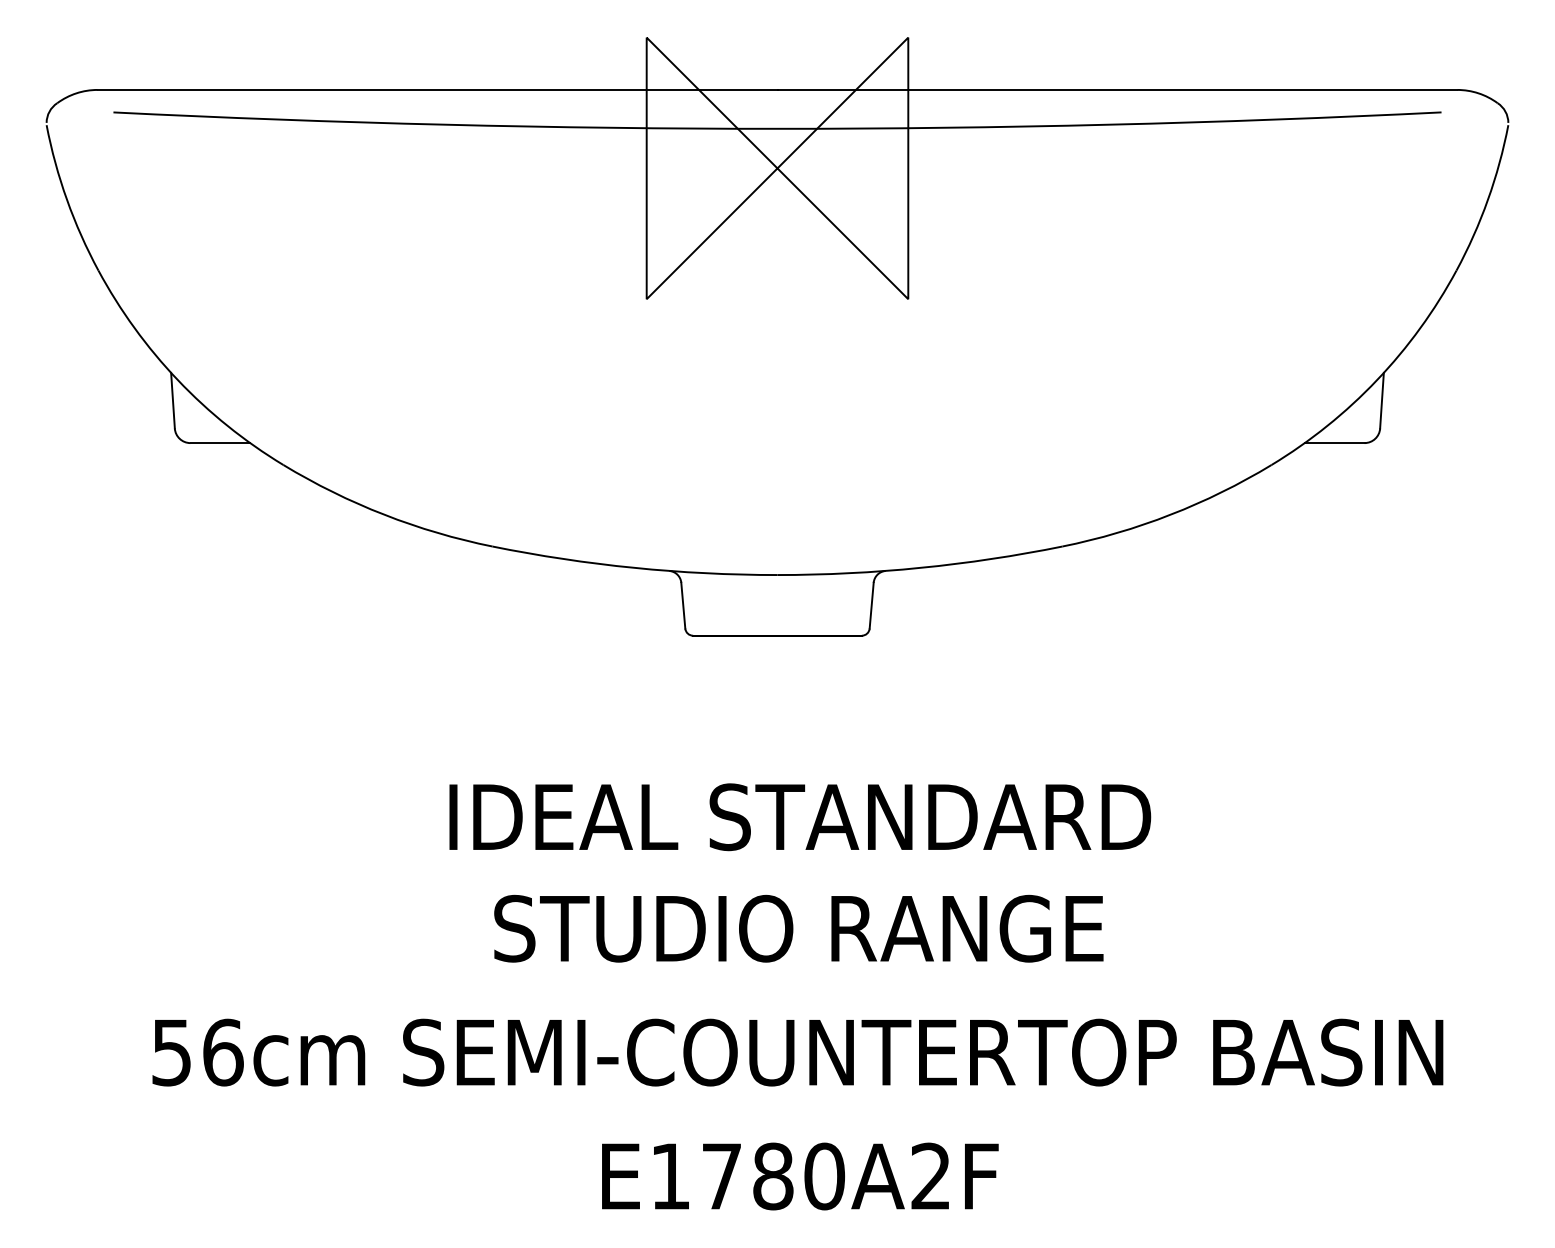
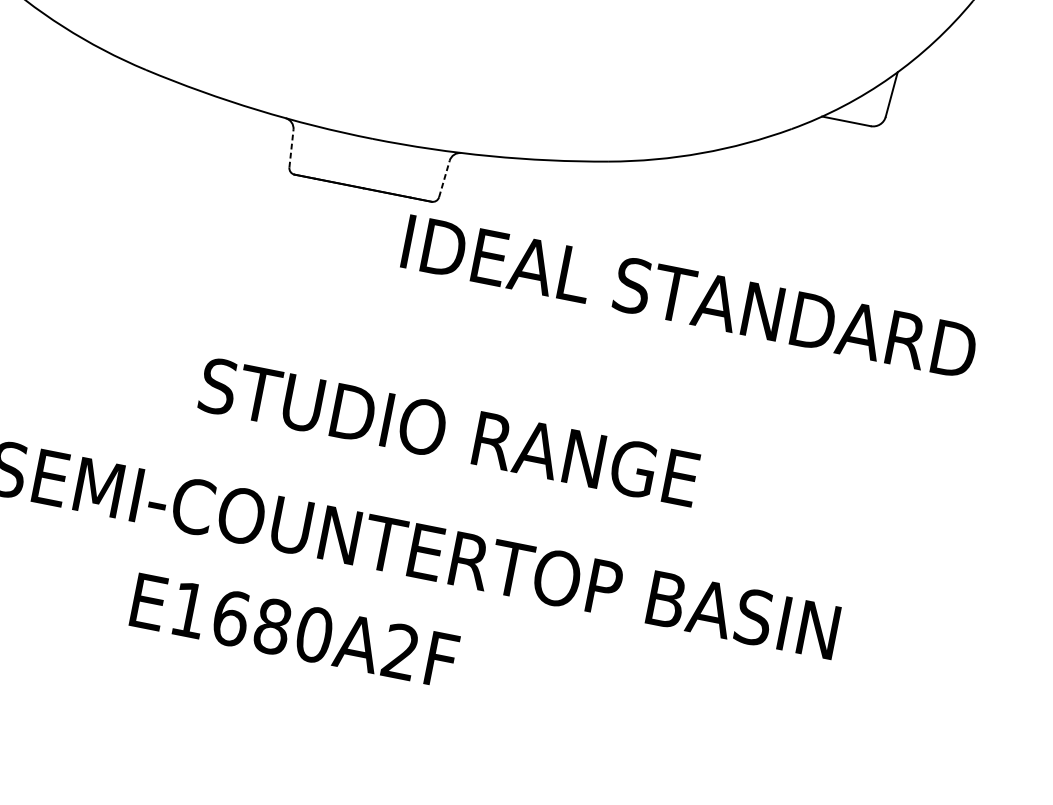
line: (683, 605) -> (291, 148), solid -> dashed
line: (871, 605) -> (444, 178), solid -> dashed
text: (800, 817) -> (689, 297), moved
text: (798, 928) -> (449, 432), moved
text: (722, 1176) -> (231, 618), E1780A2F -> E1680A2F

